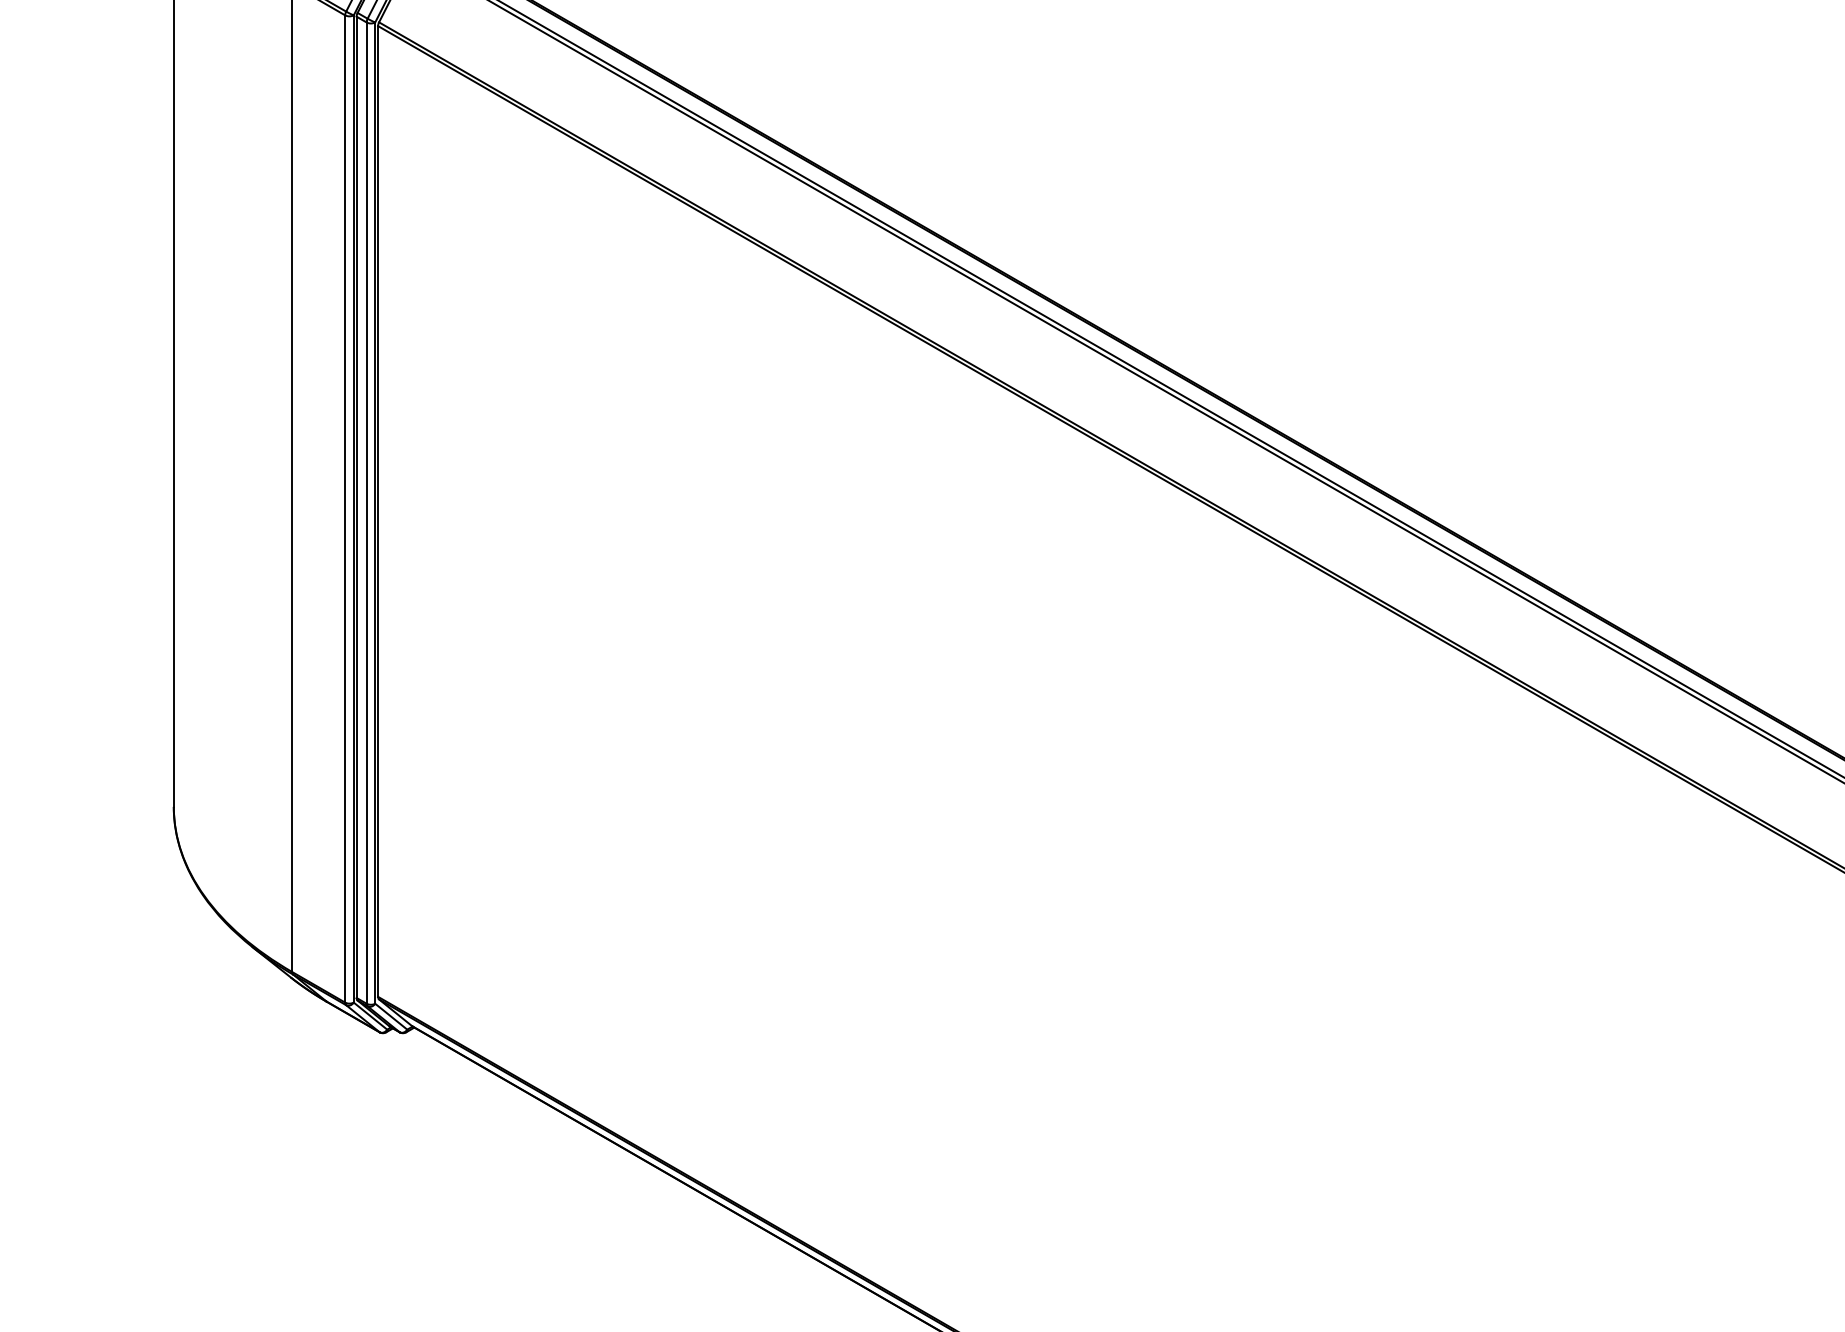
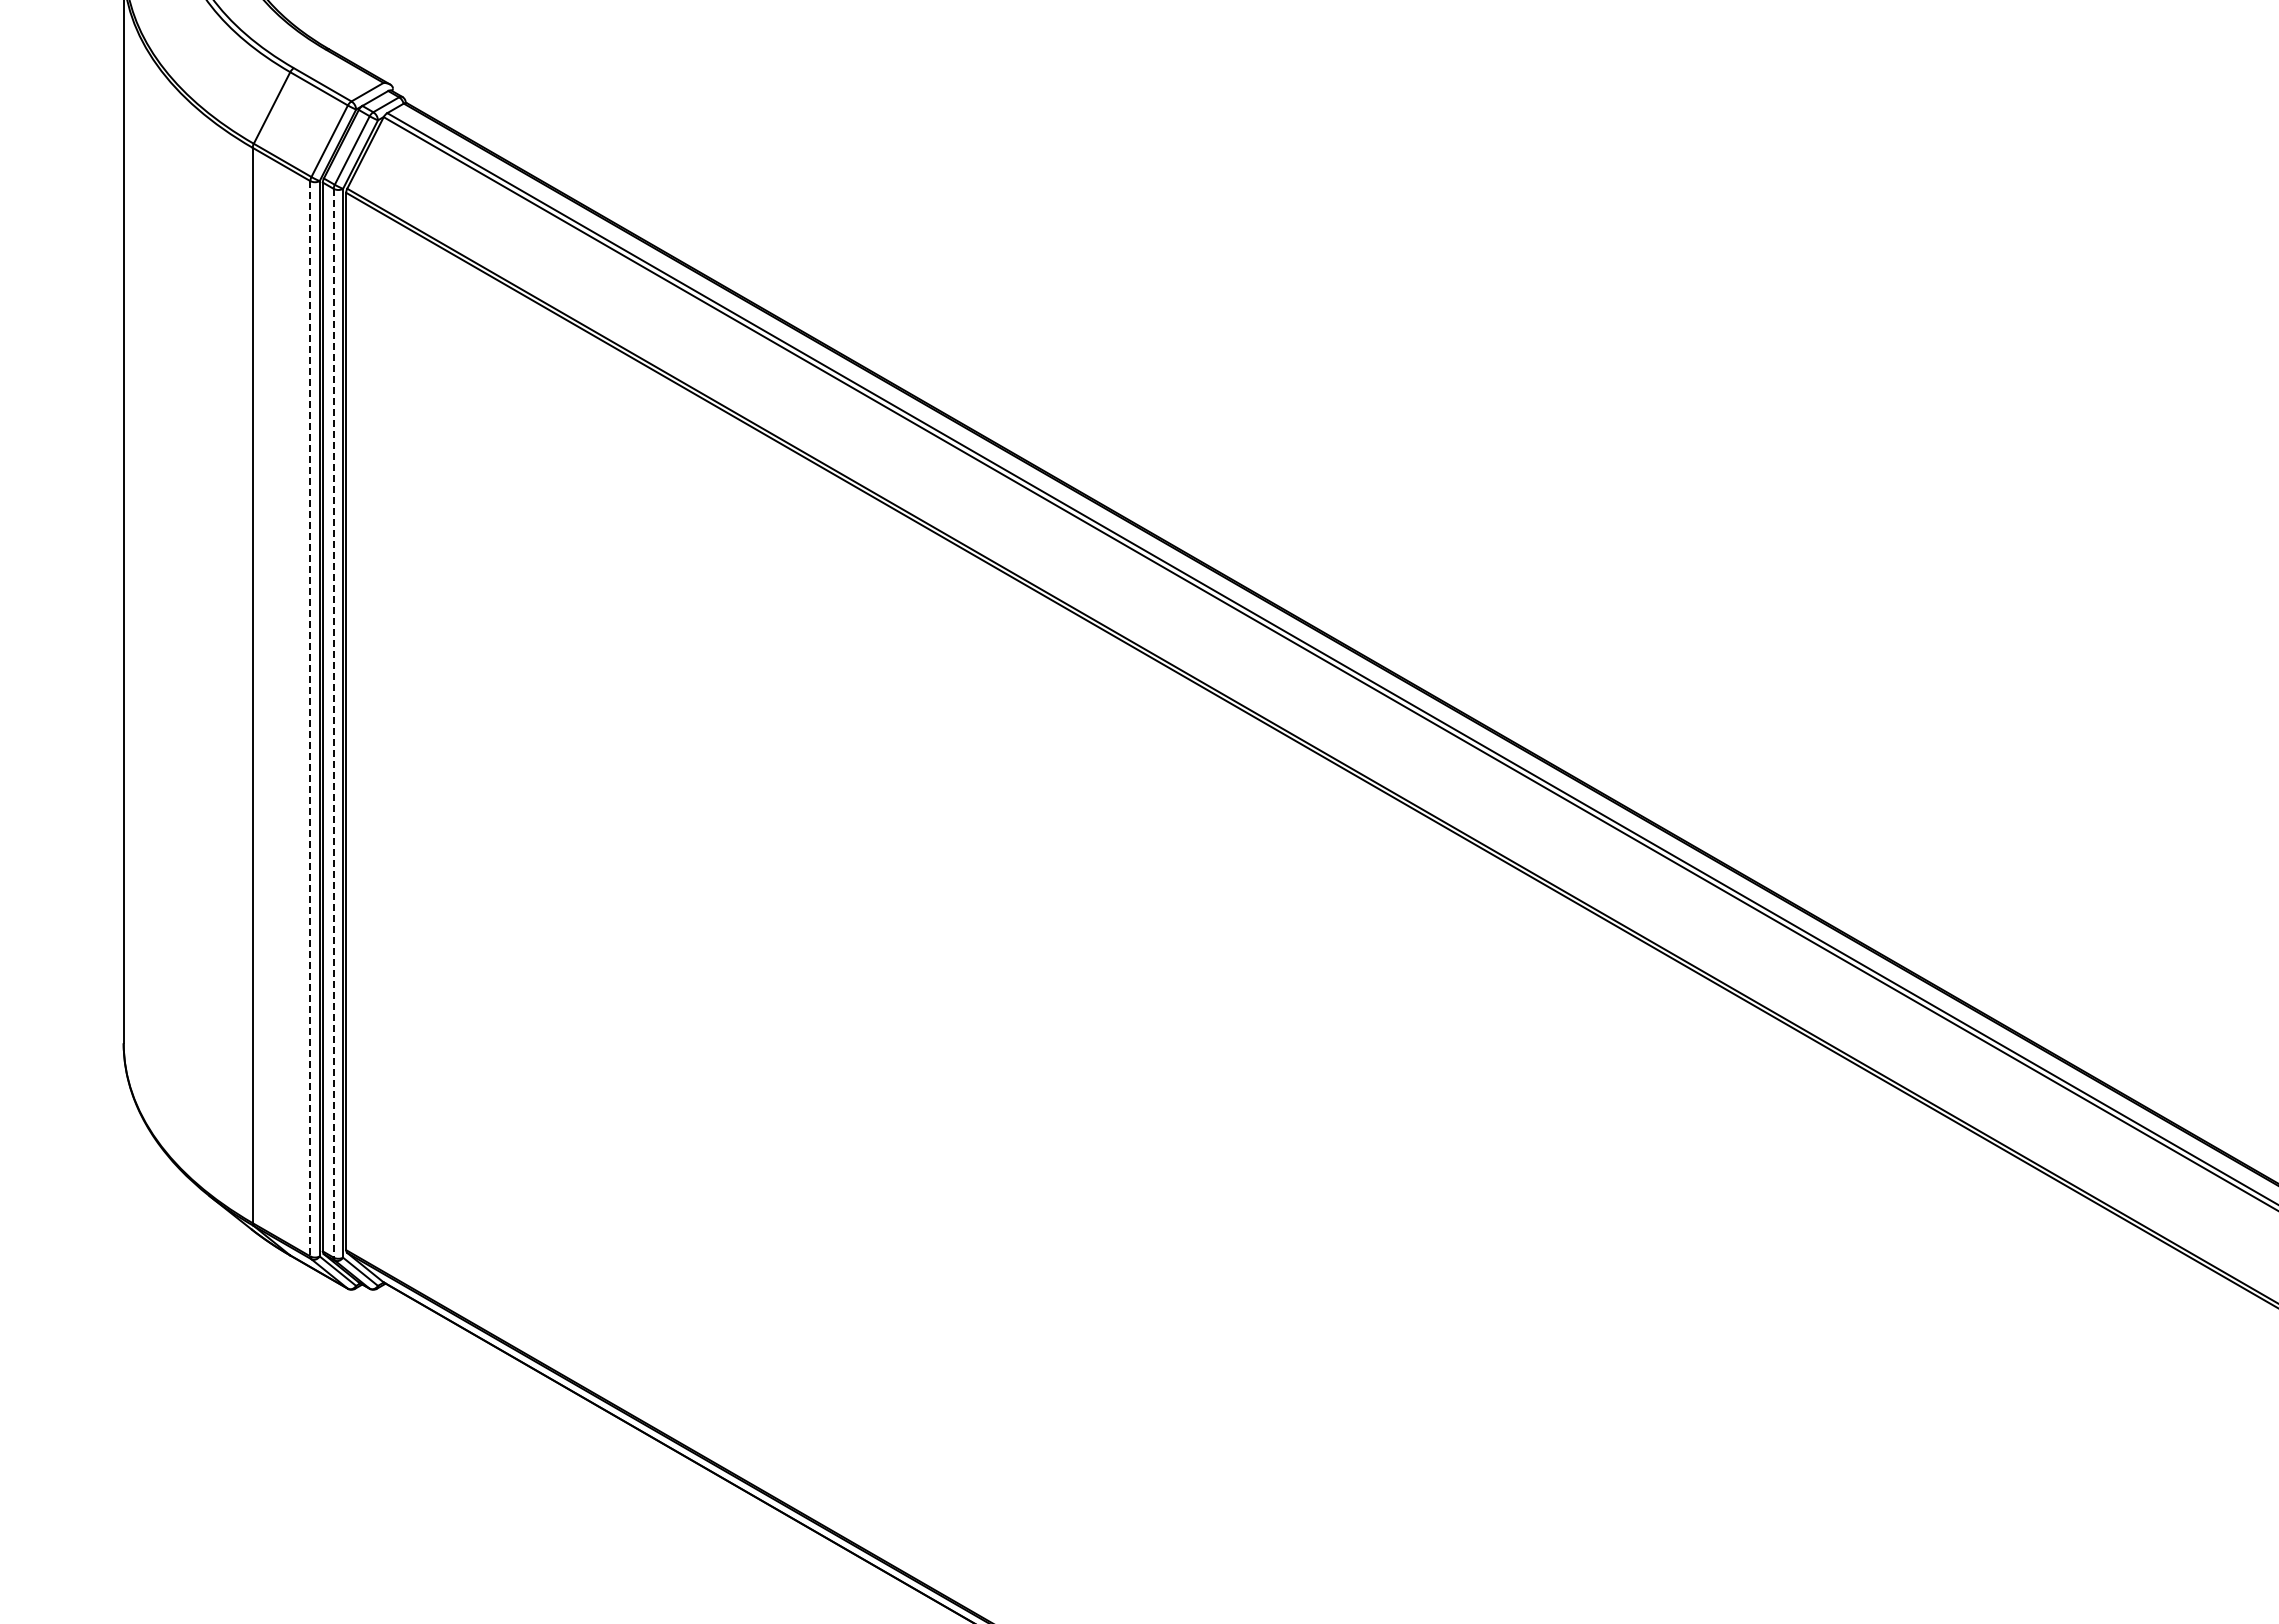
line: (345, 508) -> (310, 718), solid -> dashed
line: (366, 513) -> (333, 723), solid -> dashed

